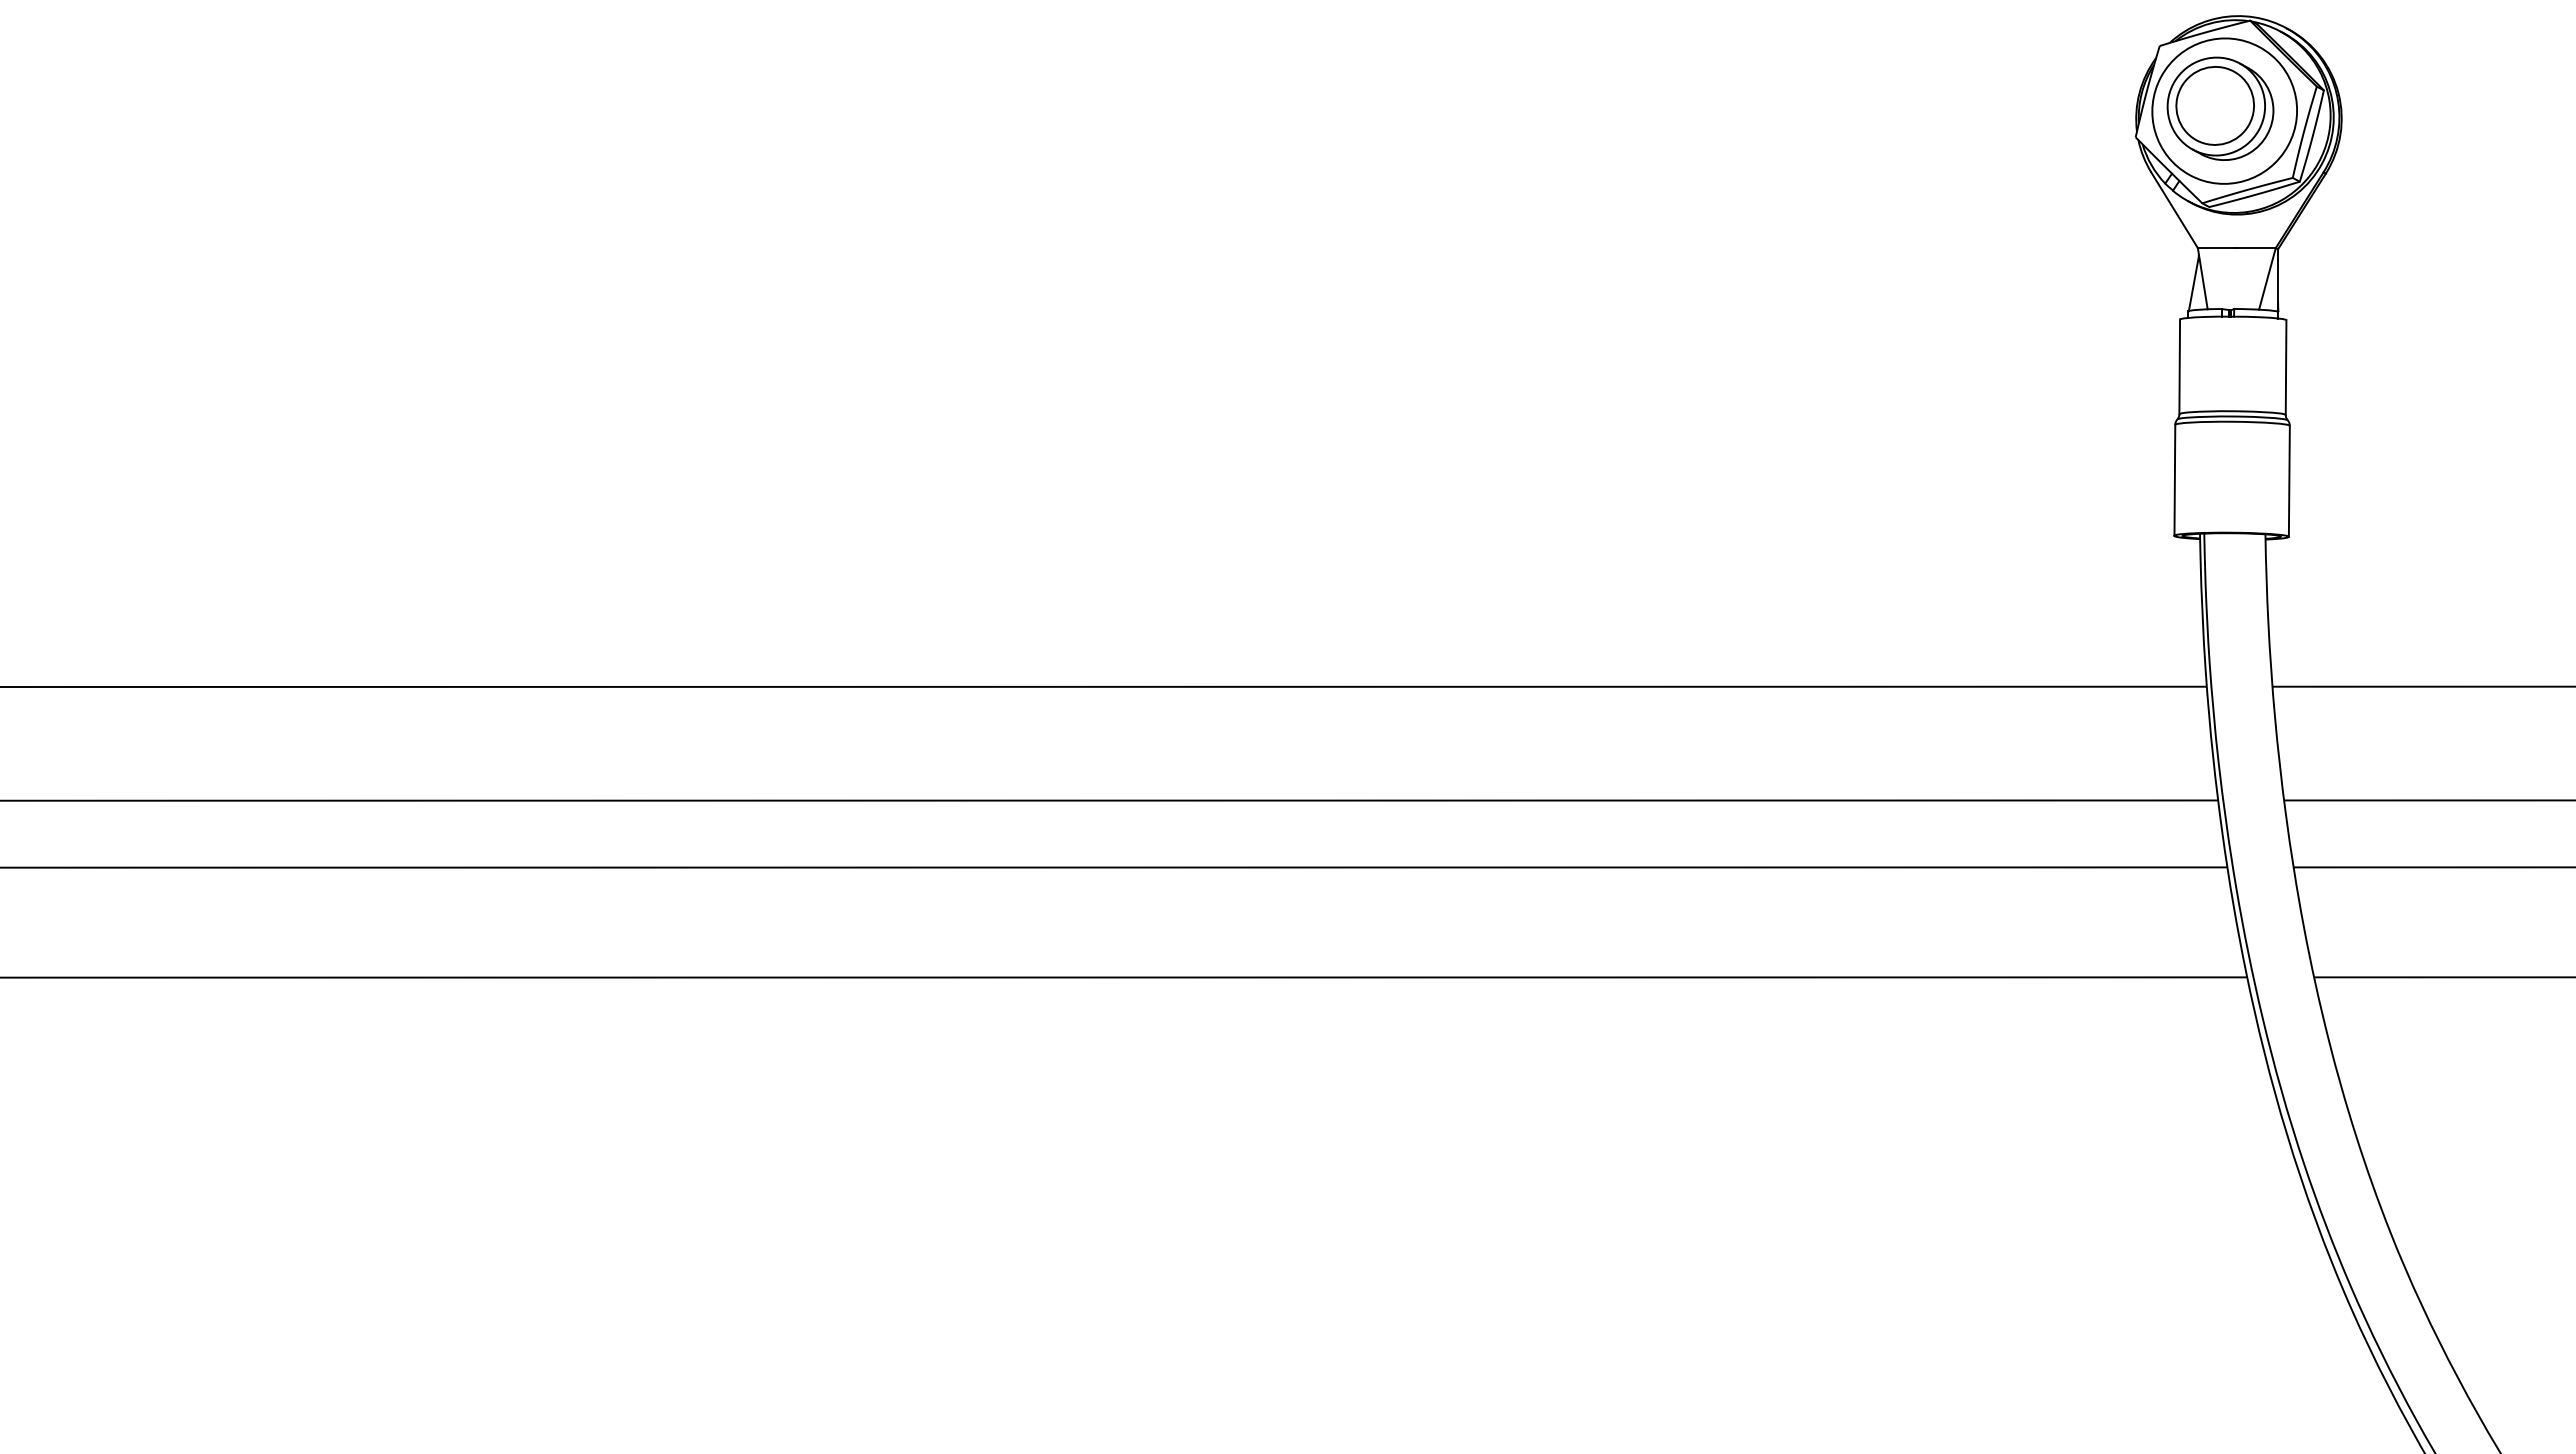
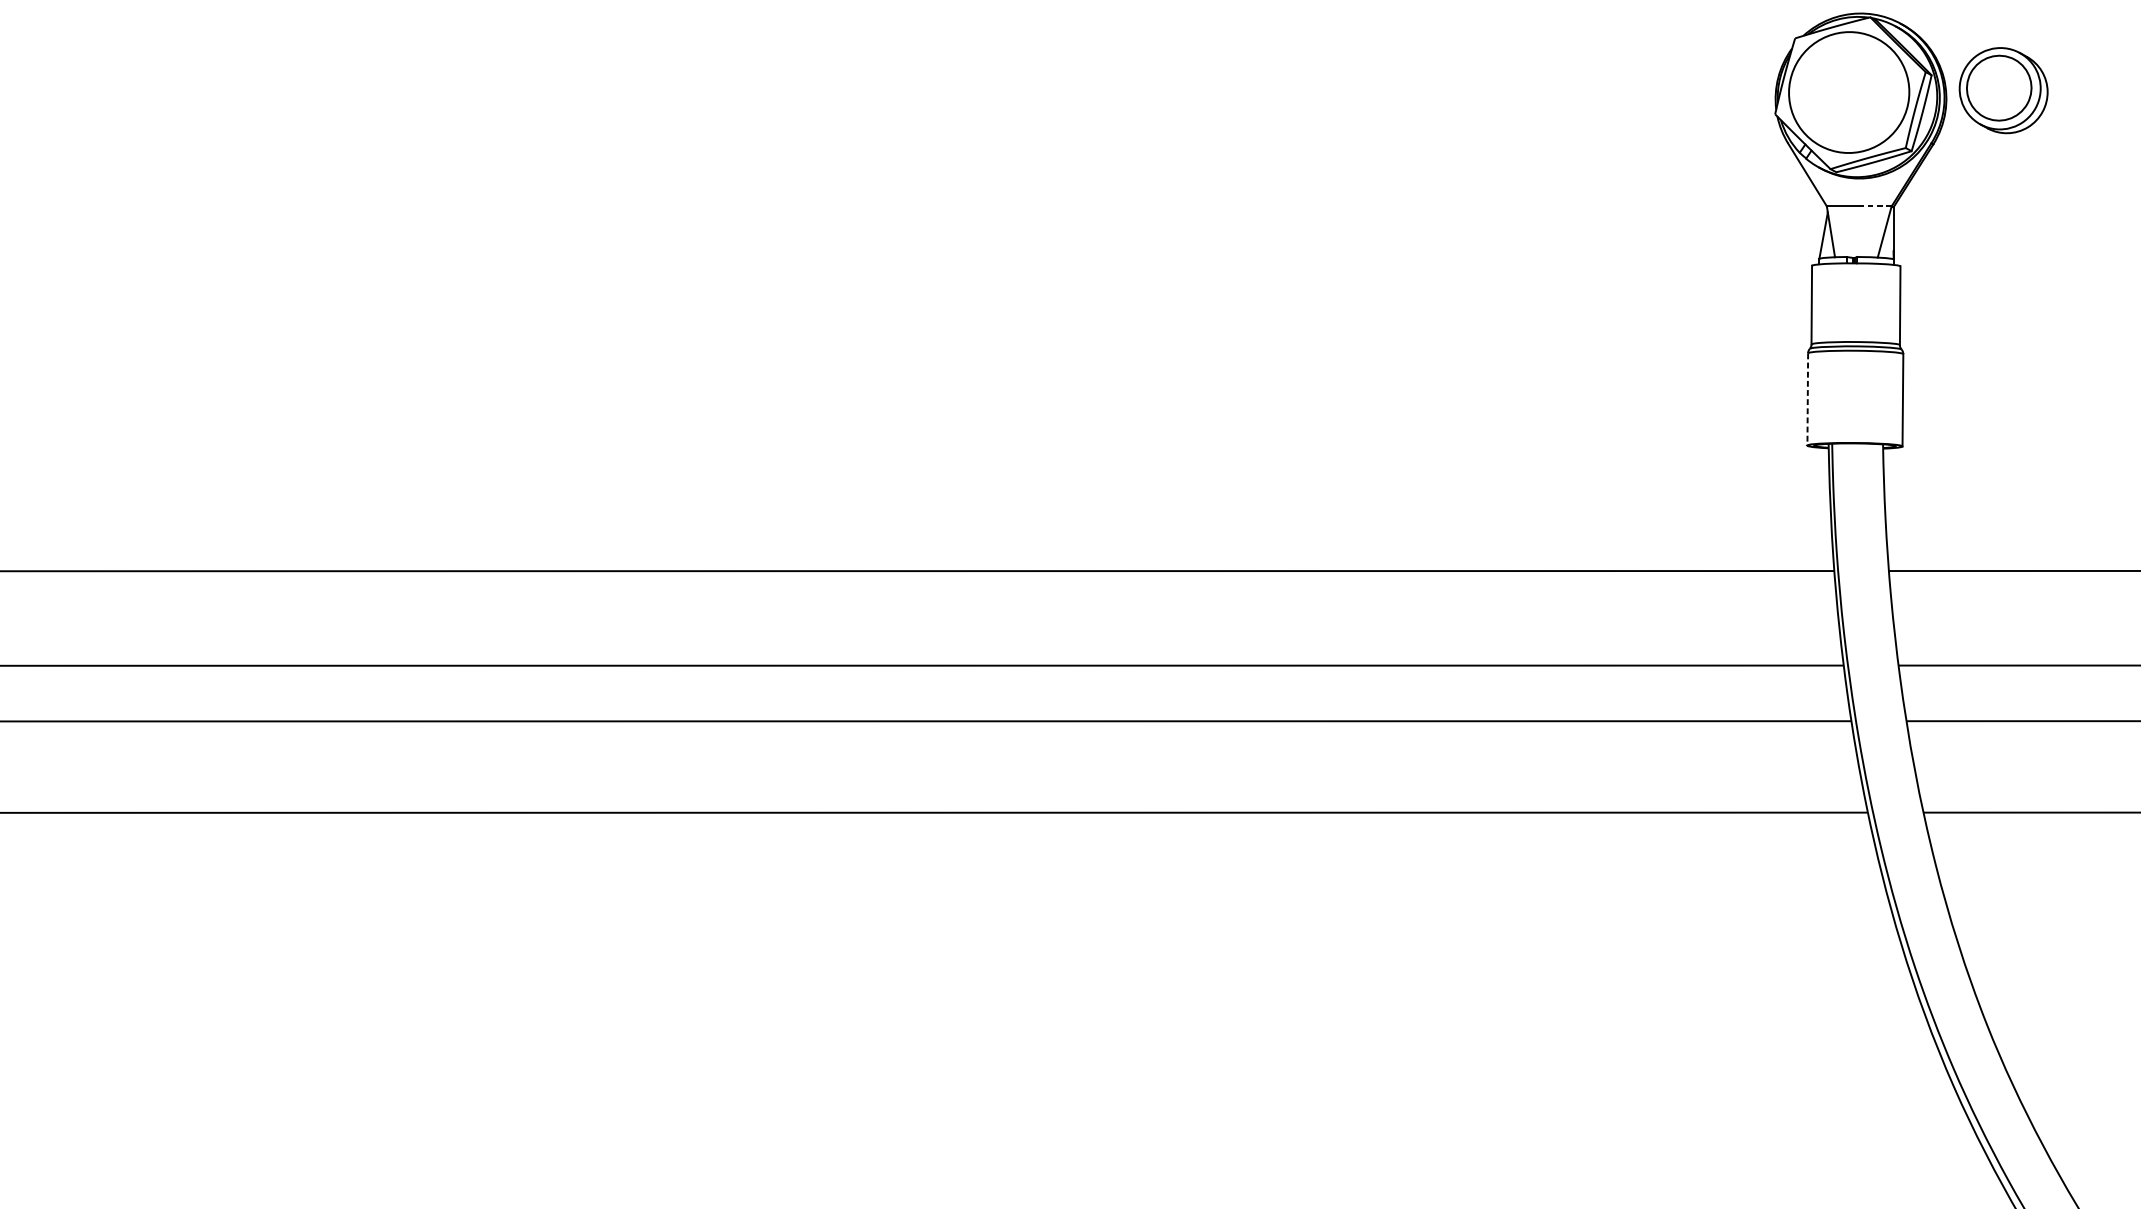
part: (2220, 108) -> (2003, 90), moved
line: (2255, 248) -> (1874, 206), solid -> dashed
line: (2174, 481) -> (1807, 400), solid -> dashed

